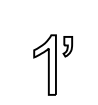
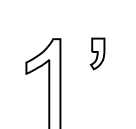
part: (67, 46) -> (97, 53), moved

